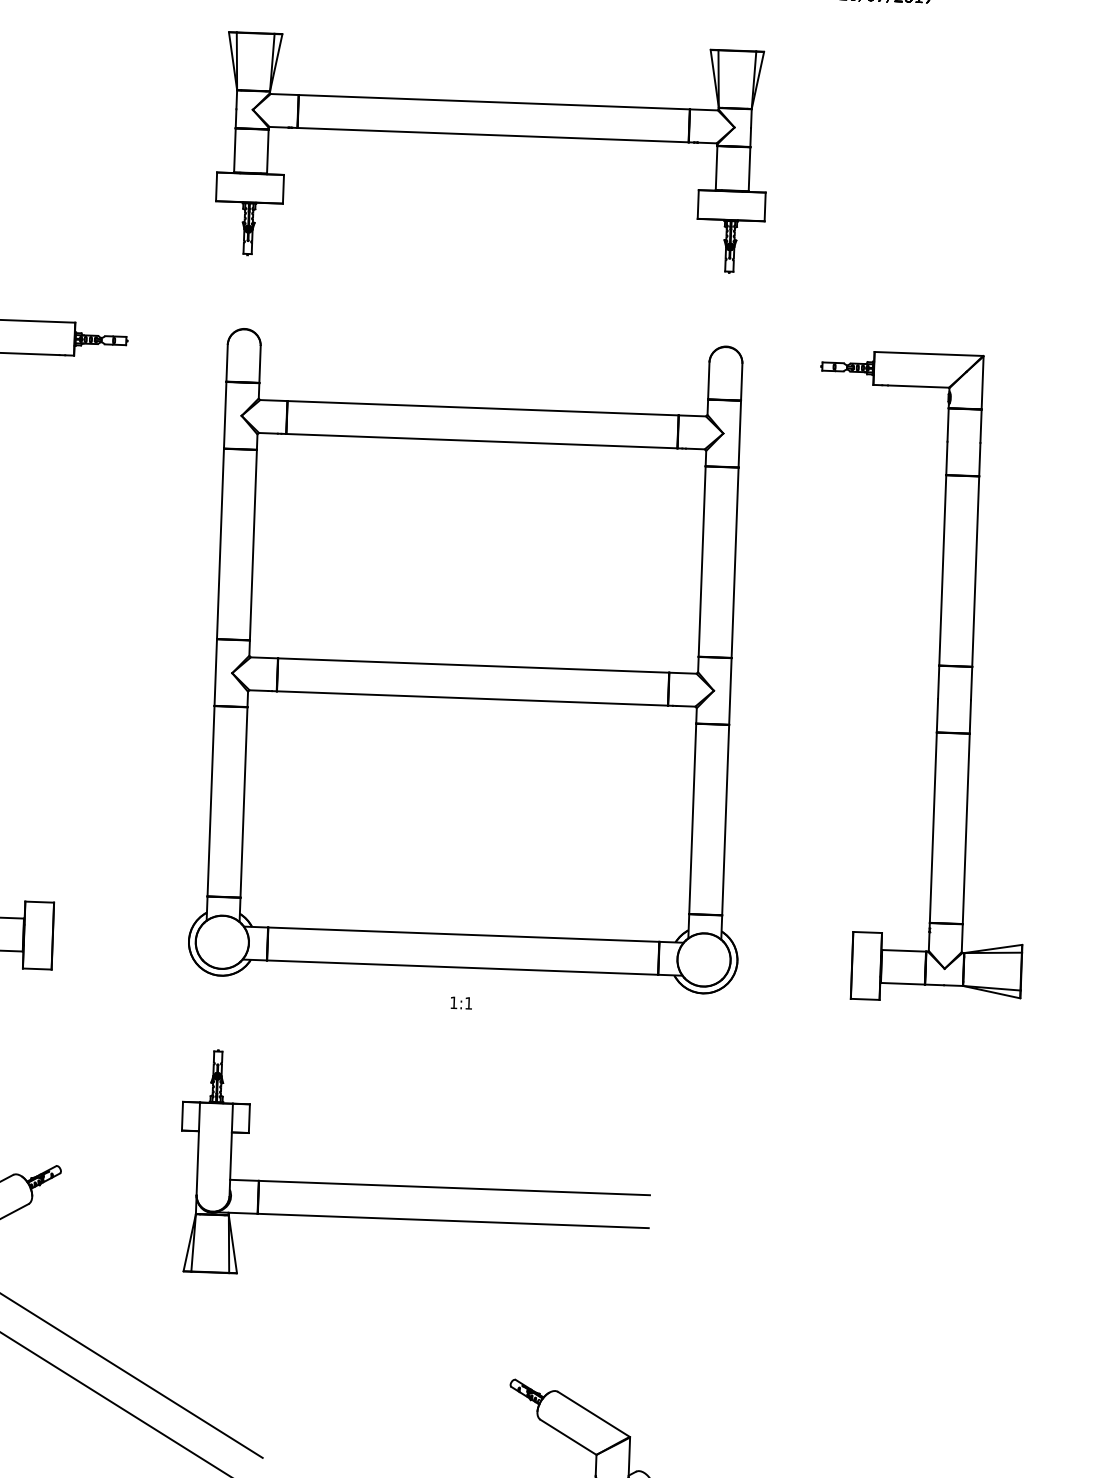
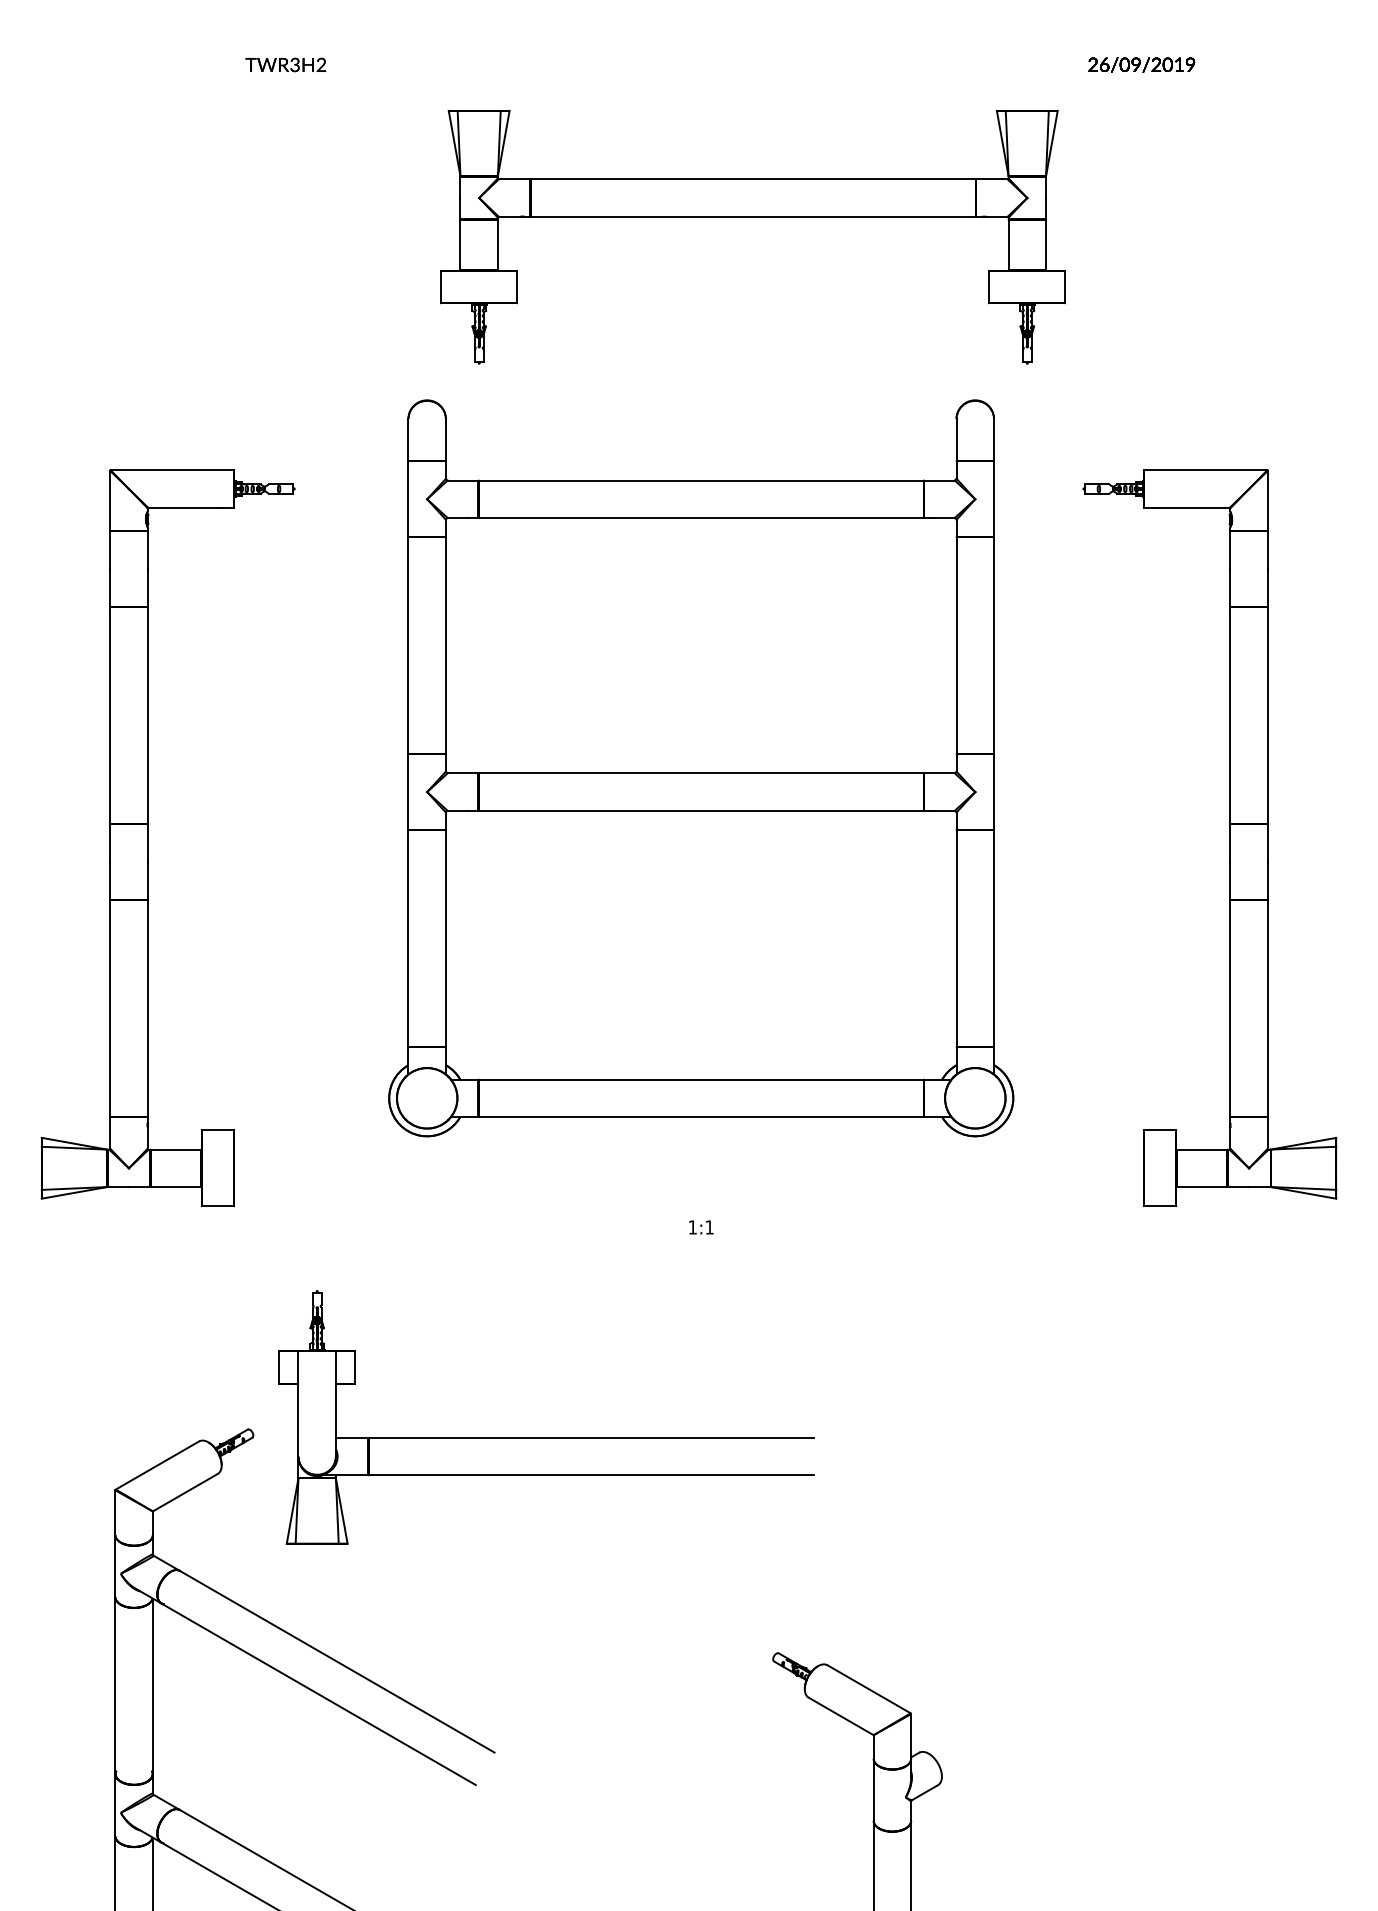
part: (493, 135) -> (753, 217), moved
part: (474, 661) -> (701, 768), moved
part: (415, 1186) -> (546, 1437), moved

